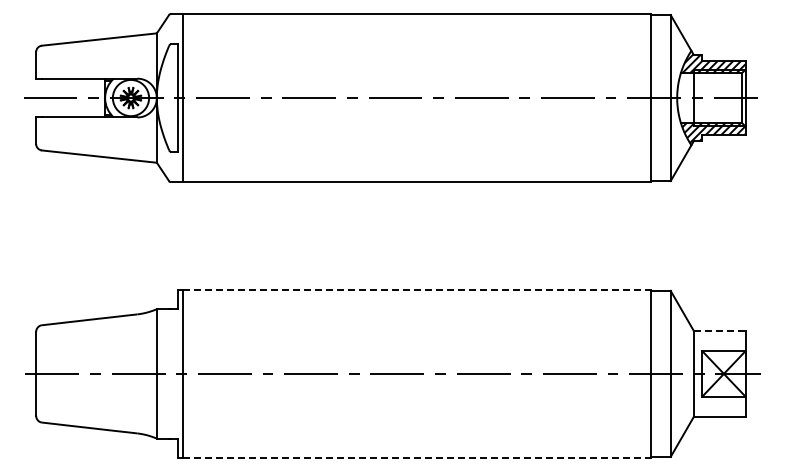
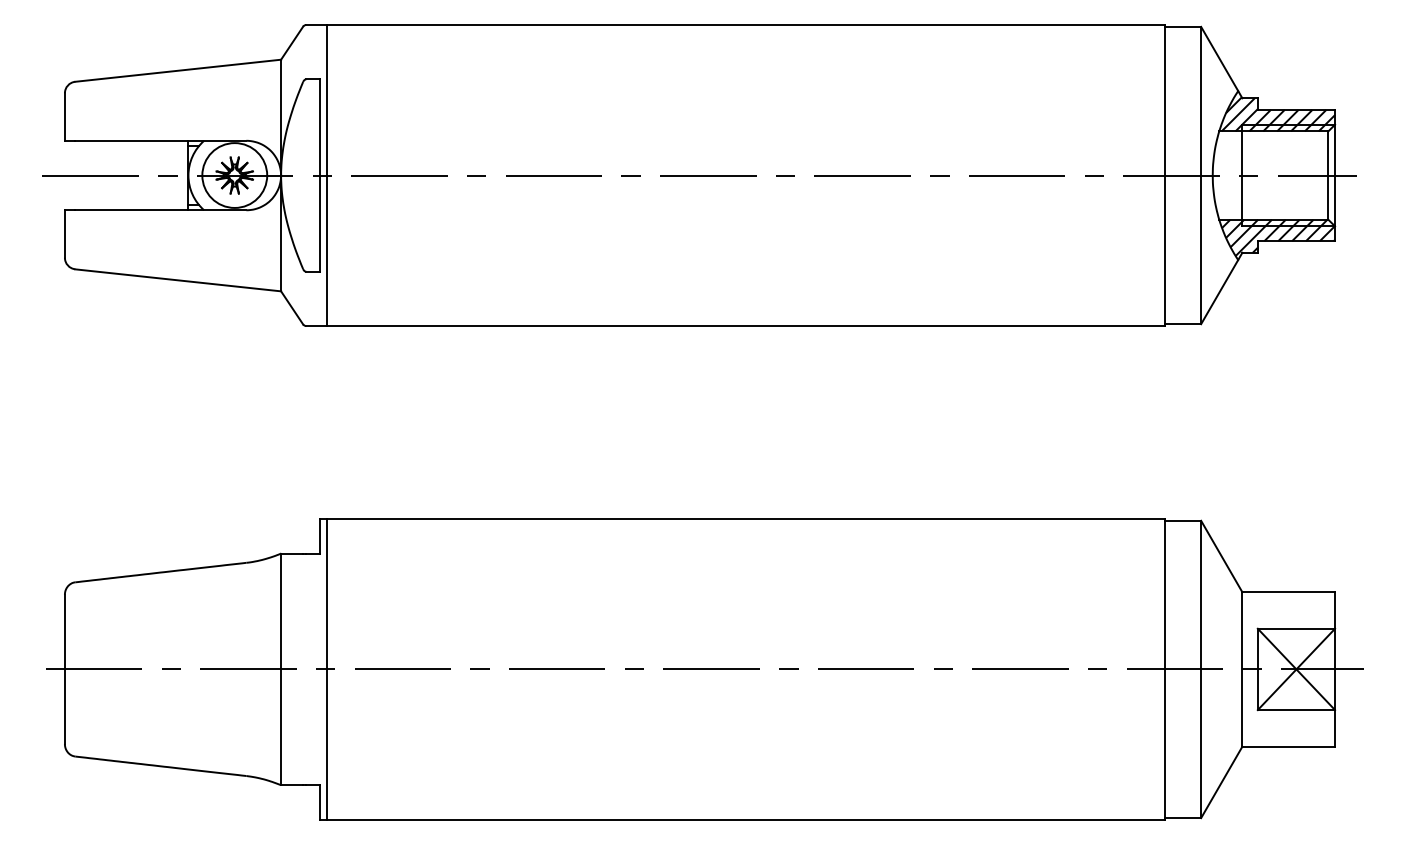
line: (416, 289) -> (745, 518), dashed -> solid
line: (719, 330) -> (1288, 591), dashed -> solid
line: (416, 458) -> (745, 820), dashed -> solid

